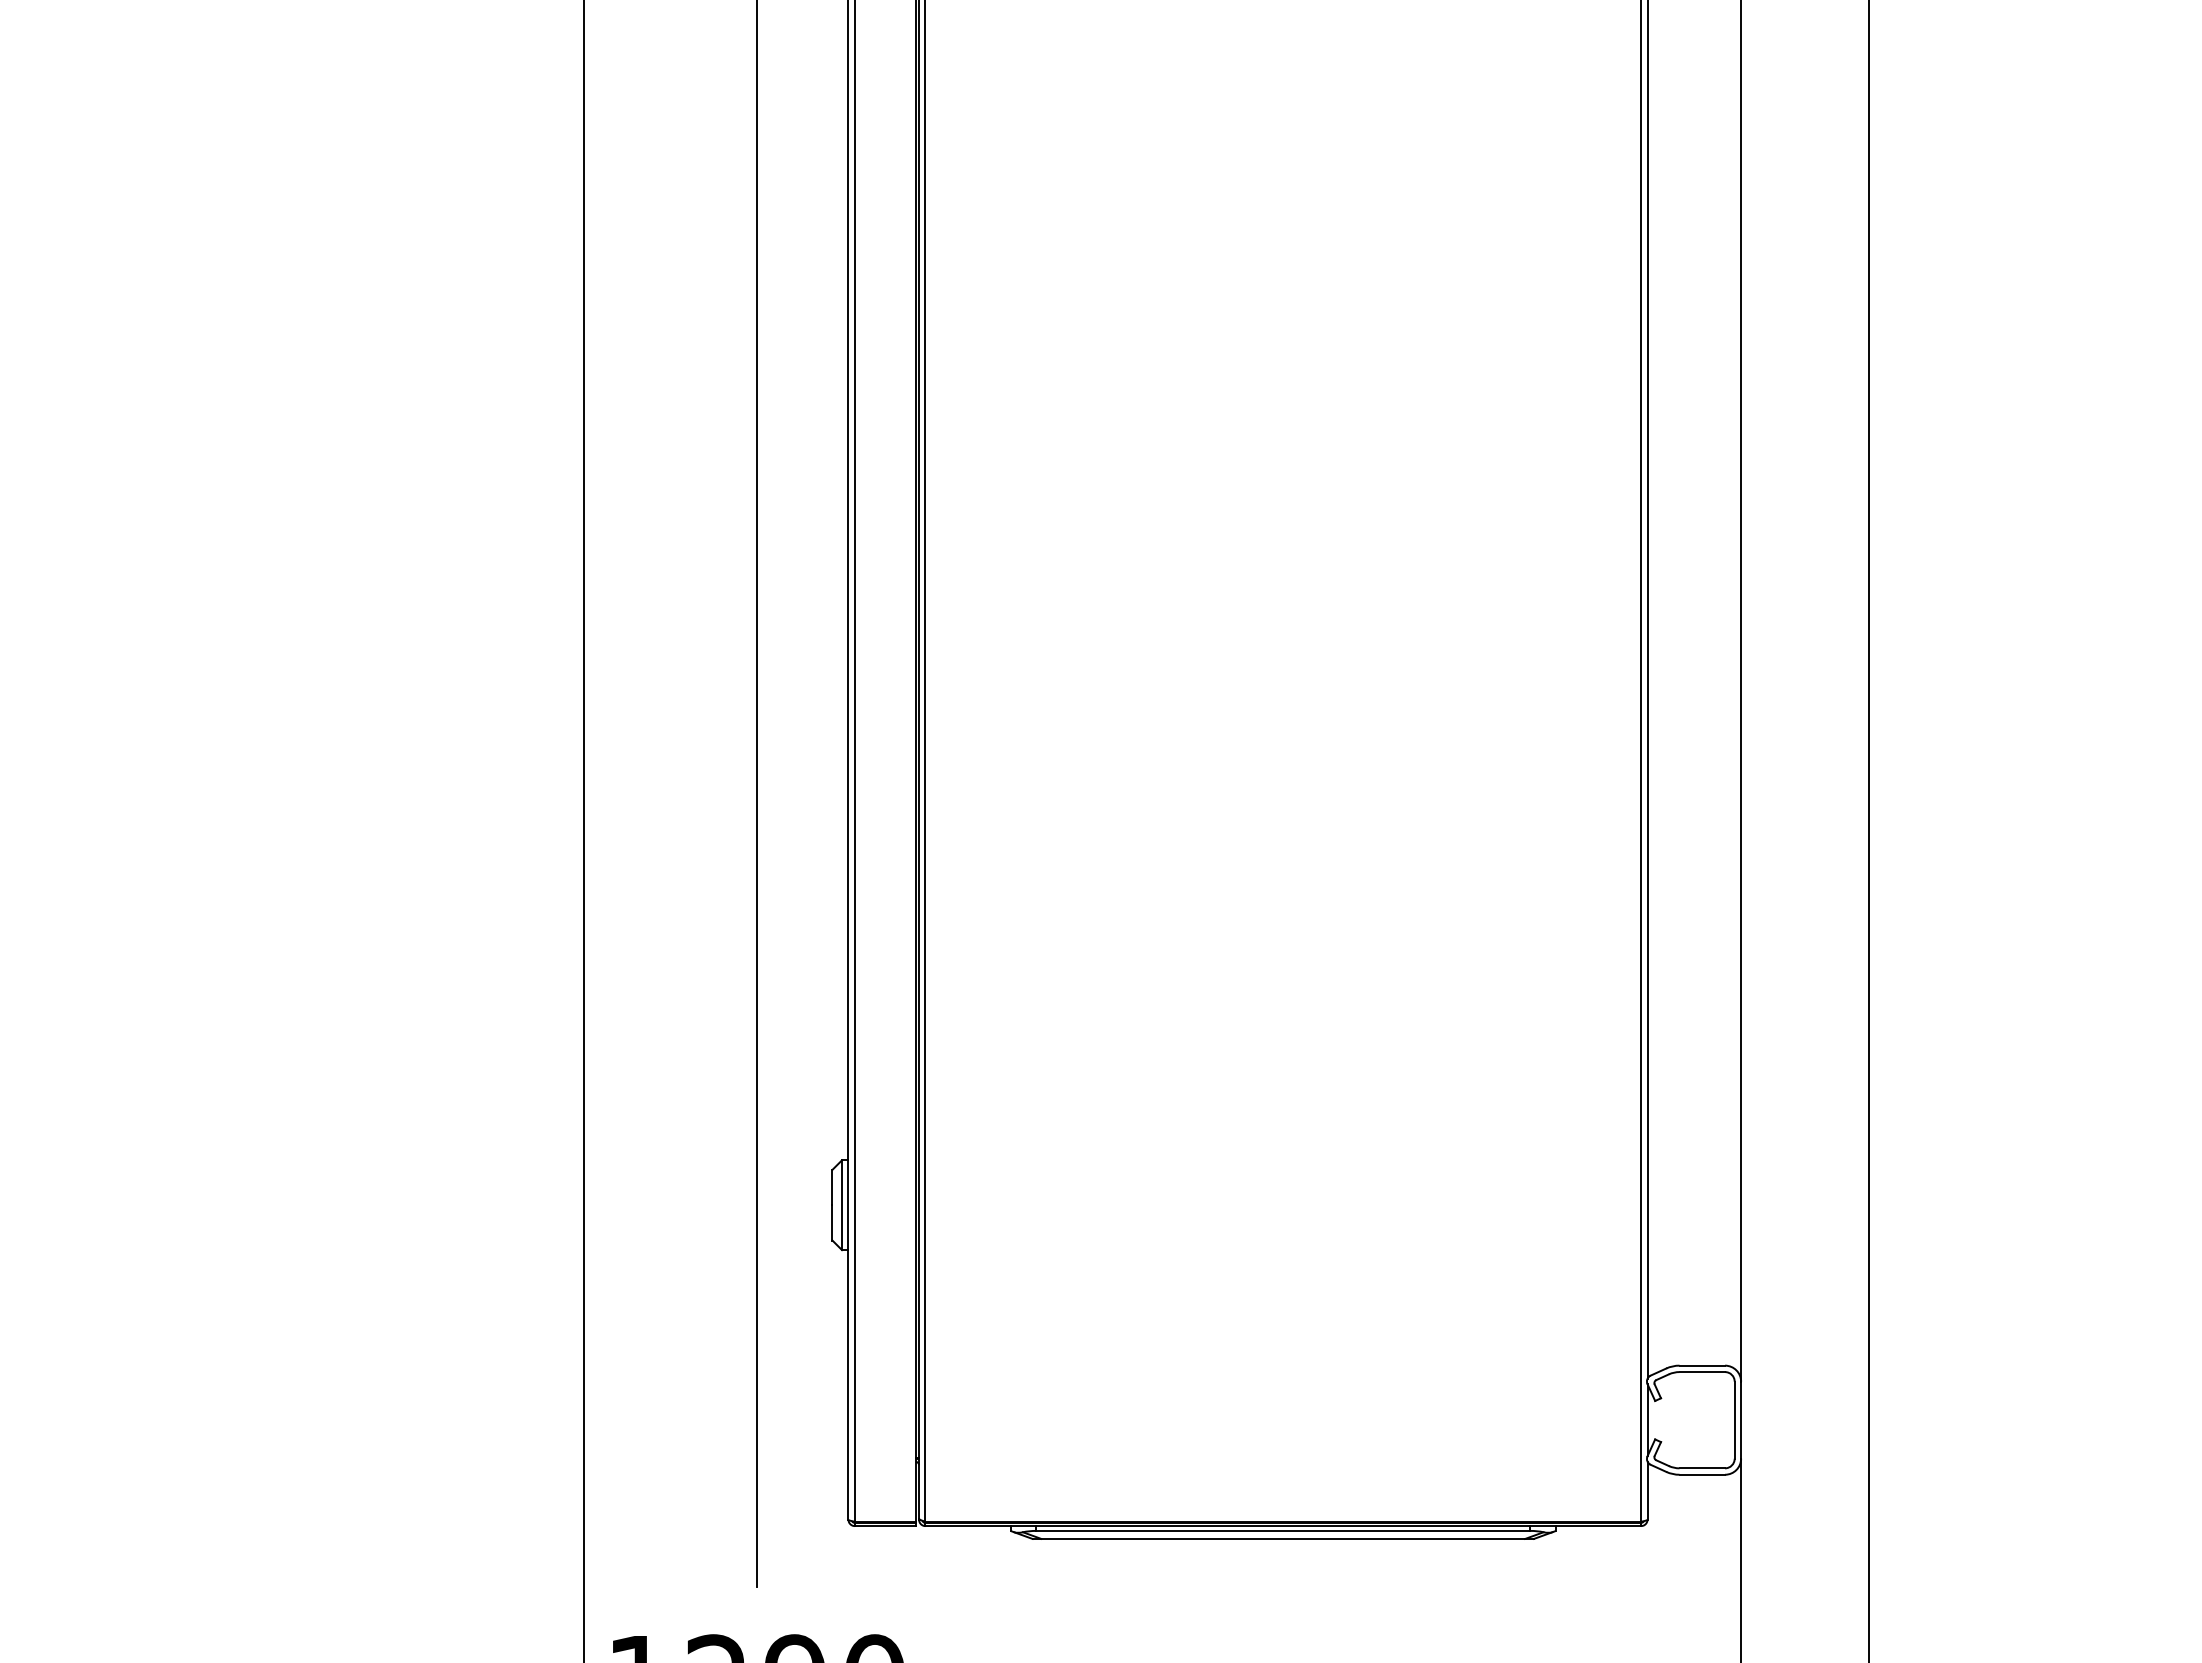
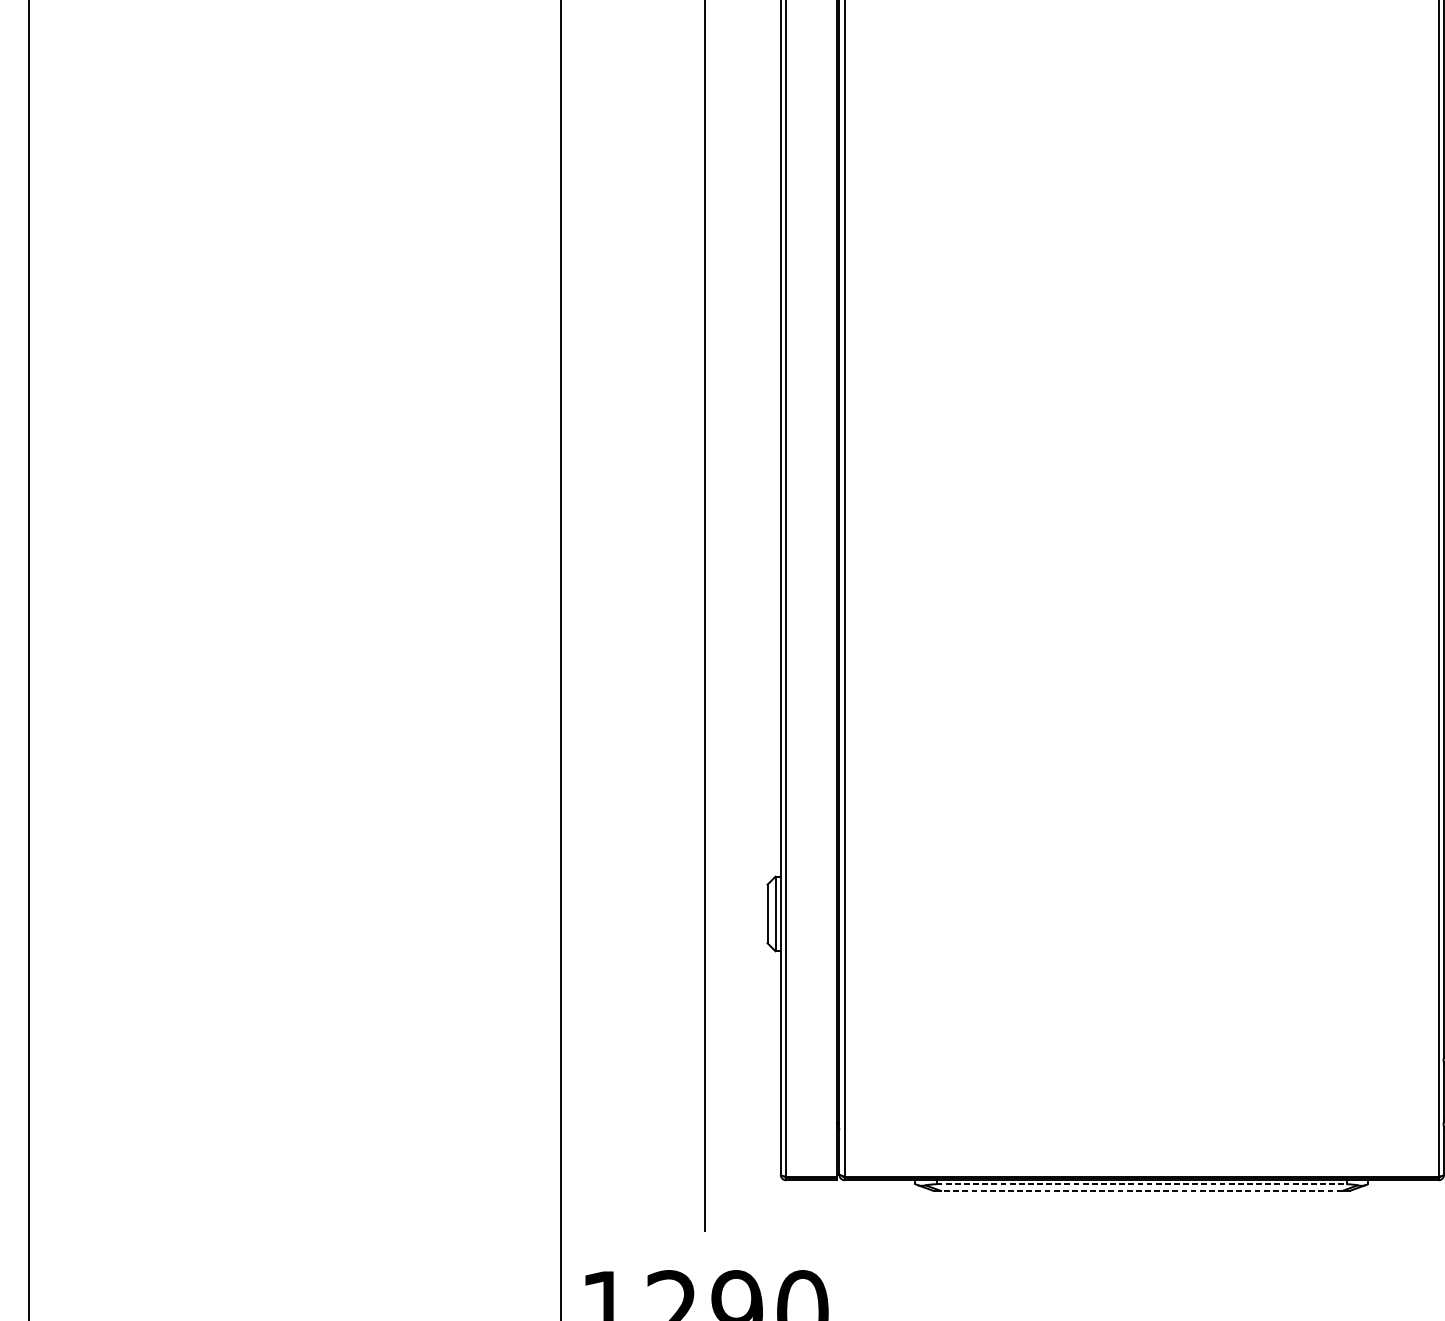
line: (1283, 1530) -> (1141, 1183), solid -> dashed
line: (1283, 1538) -> (1141, 1190), solid -> dashed

